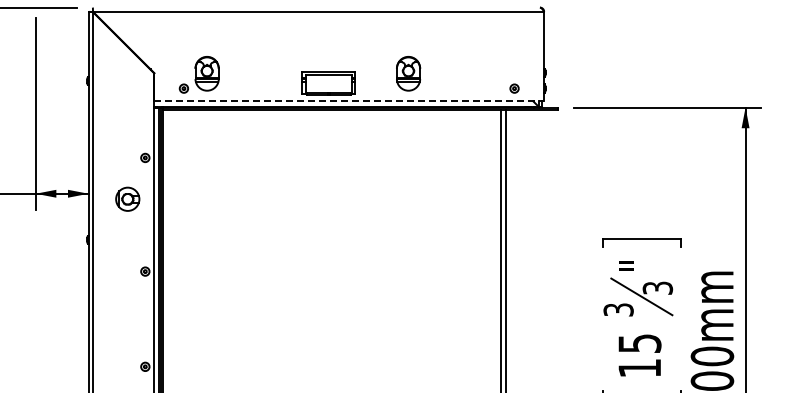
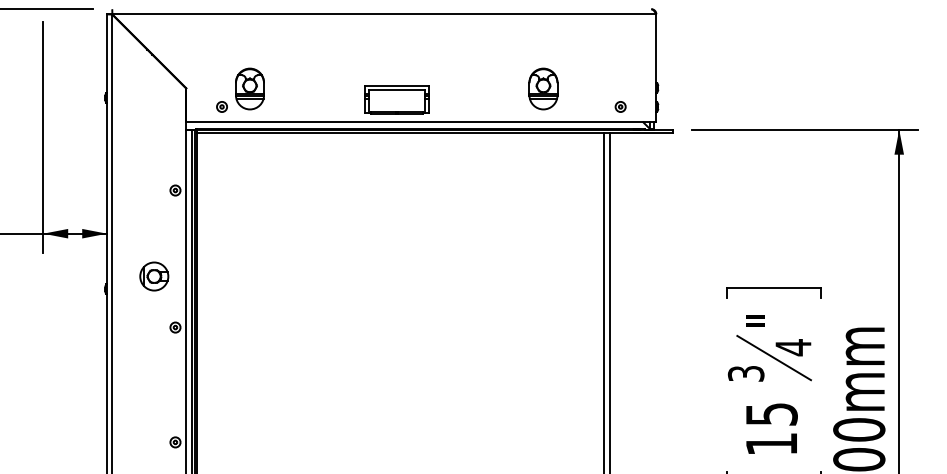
part: (408, 73) -> (543, 88), moved
line: (349, 101) -> (421, 122), dashed -> solid
part: (127, 198) -> (153, 275), moved
text: (657, 288) -> (793, 347), 3 -> 4

